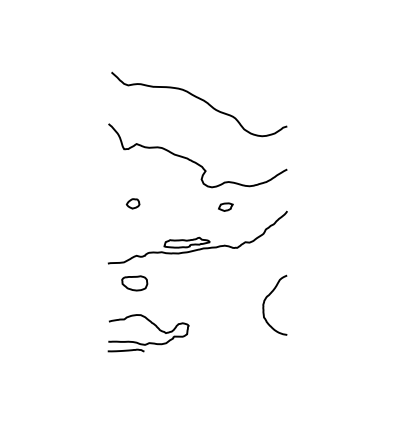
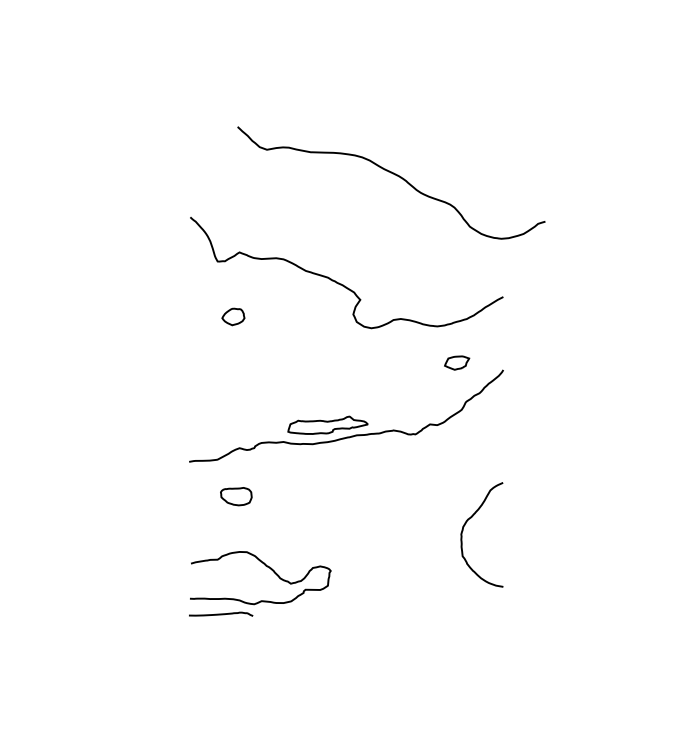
curve: (201, 100) -> (395, 176), moved
part: (132, 203) -> (232, 316), moved
part: (225, 206) -> (456, 361), moved
part: (134, 283) -> (235, 496), size x0.7

